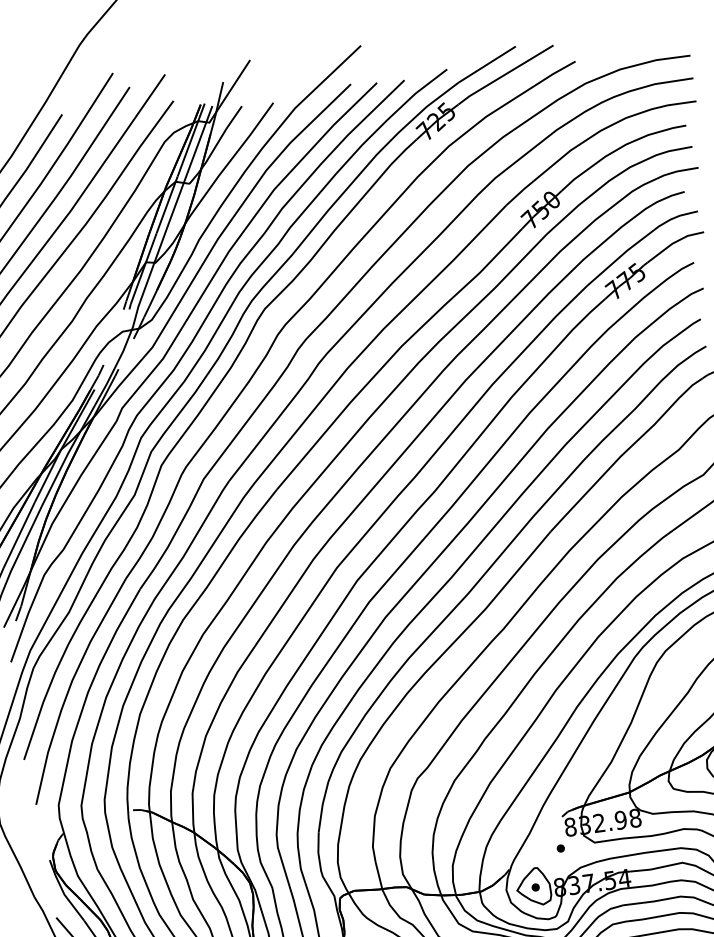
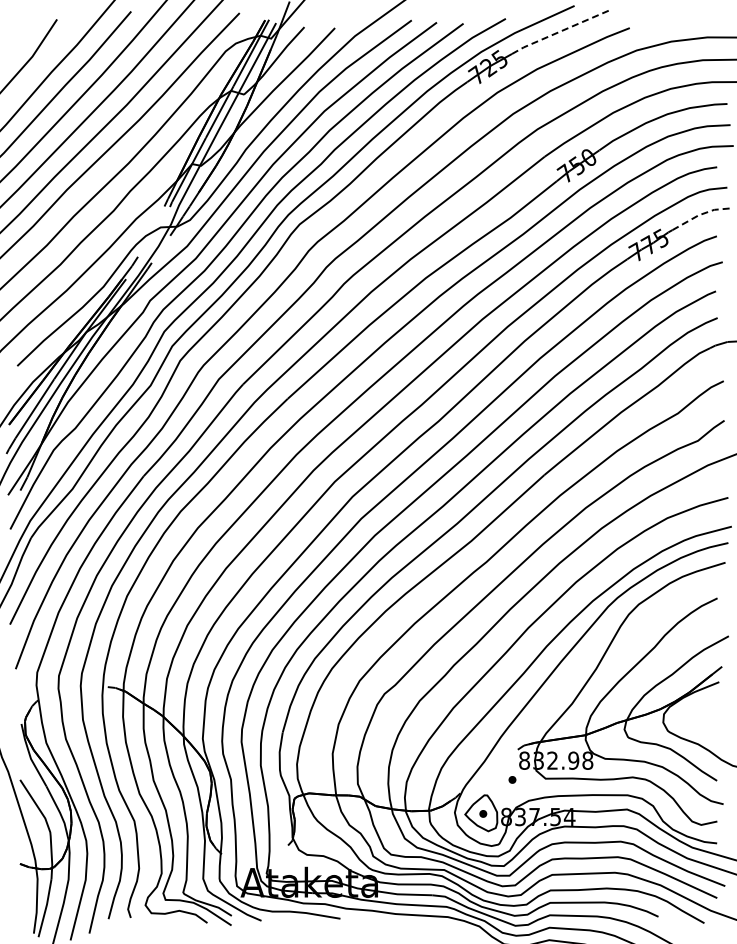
line: (504, 74) -> (560, 31), solid -> dashed
line: (674, 242) -> (700, 214), solid -> dashed

